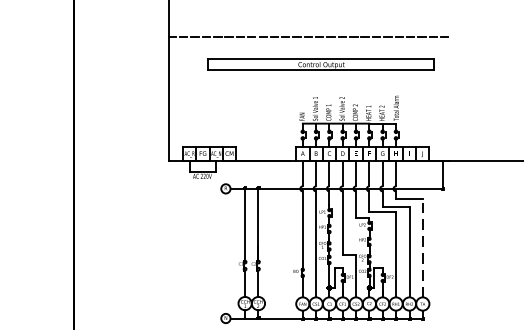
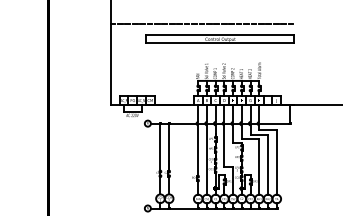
part: (320, 63) -> (219, 38), moved
line: (422, 248) -> (276, 162), dashed -> solid

